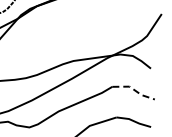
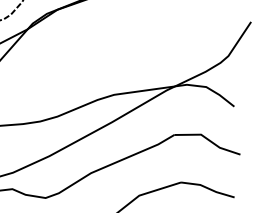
line: (134, 90) -> (208, 140), dashed -> solid

